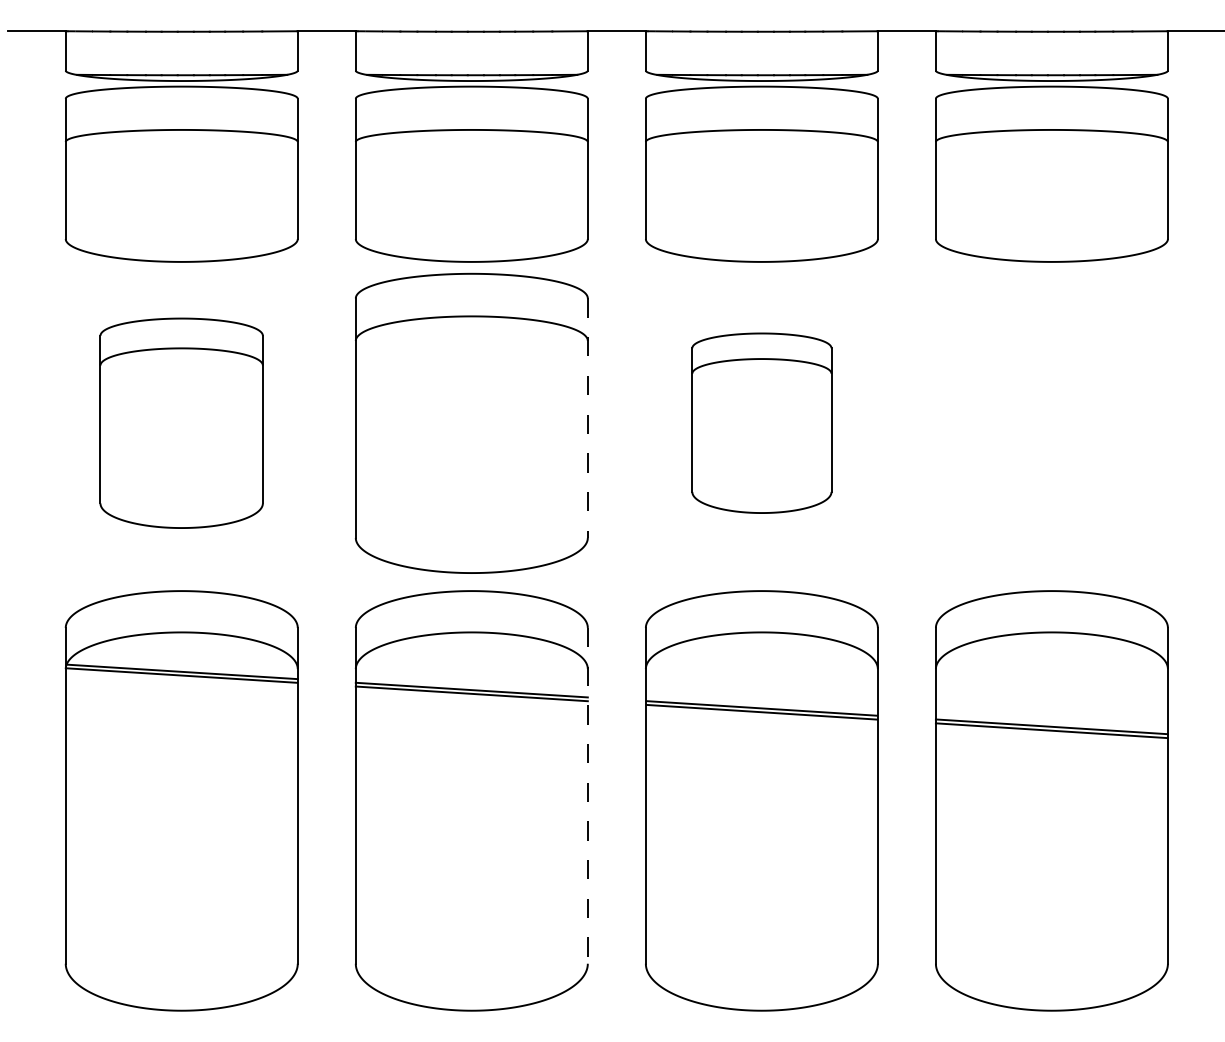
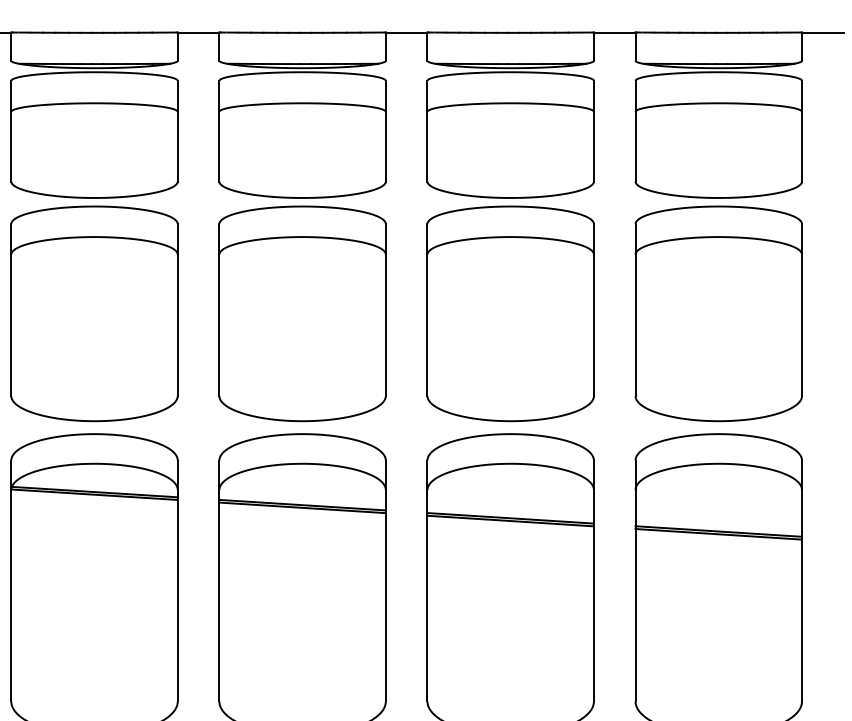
line: (587, 418) -> (385, 310), dashed -> solid
part: (181, 422) -> (94, 313), size x1.43
part: (761, 422) -> (510, 313), size x1.67
part: (1051, 422) -> (718, 313), added
line: (587, 795) -> (385, 580), dashed -> solid

